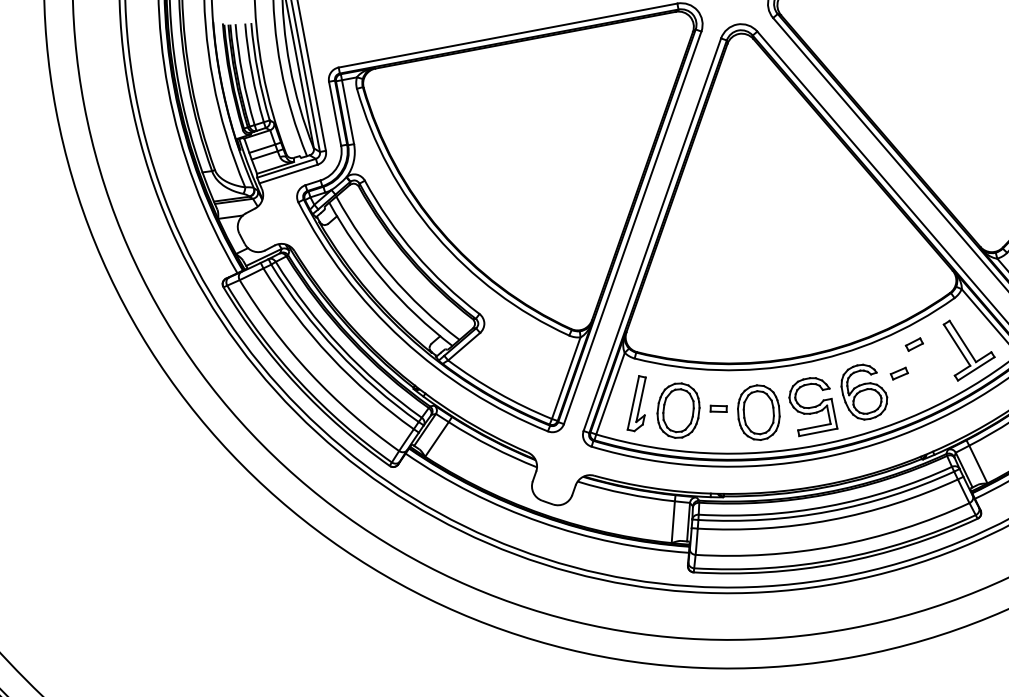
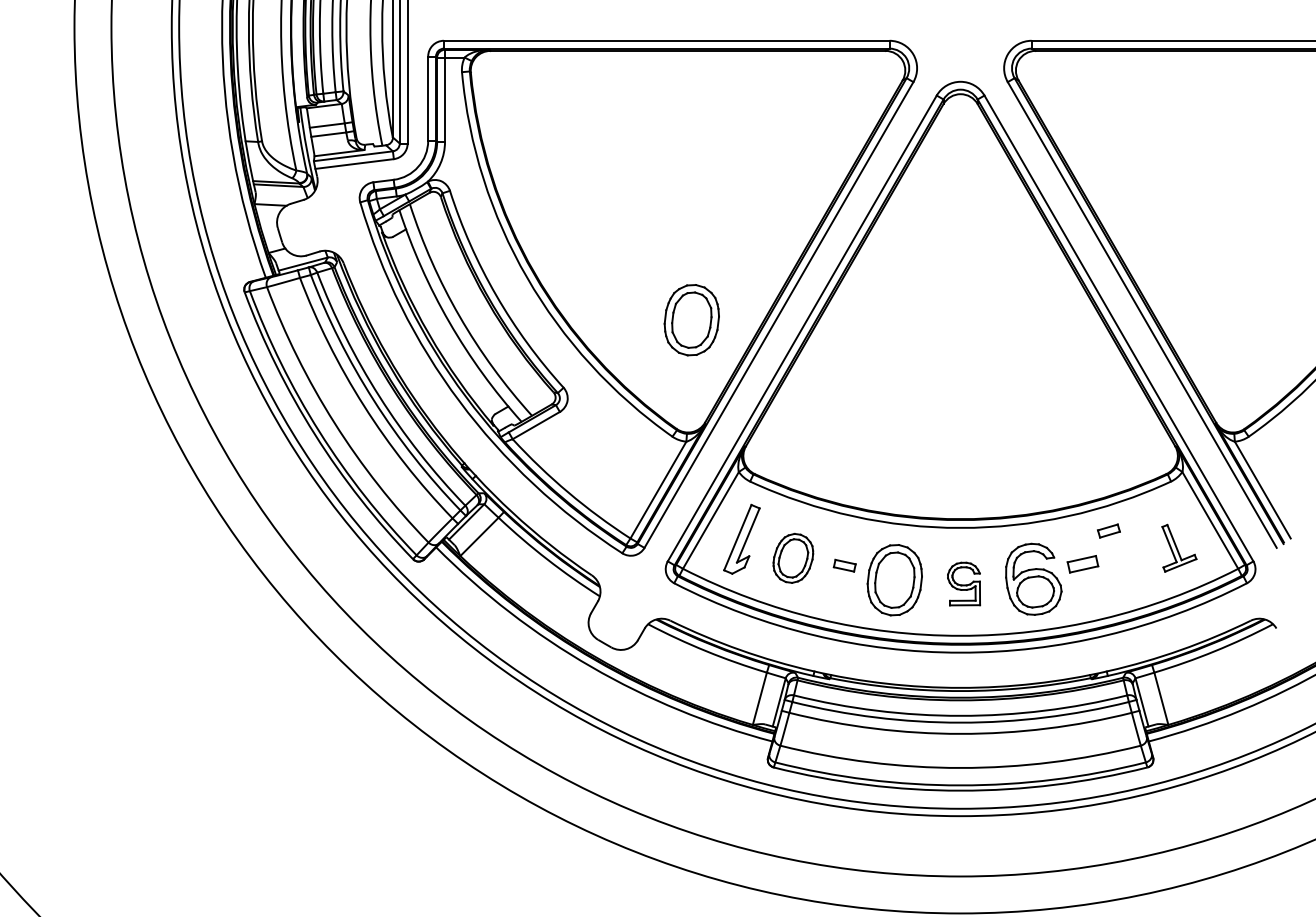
part: (567, 244) -> (691, 320), added
part: (970, 347) -> (1179, 548), size x0.6
part: (899, 373) -> (1082, 564), size x1.4
part: (811, 405) -> (963, 583), size x0.6
part: (678, 410) -> (793, 558), size x0.7

